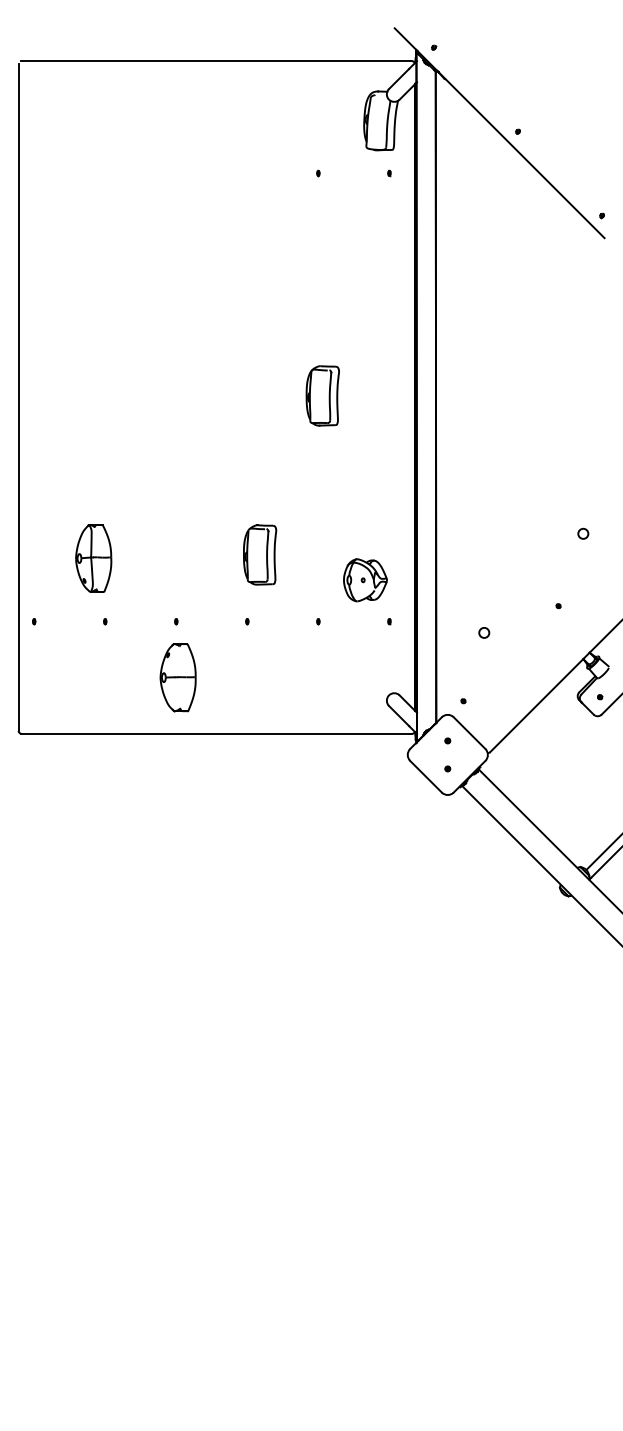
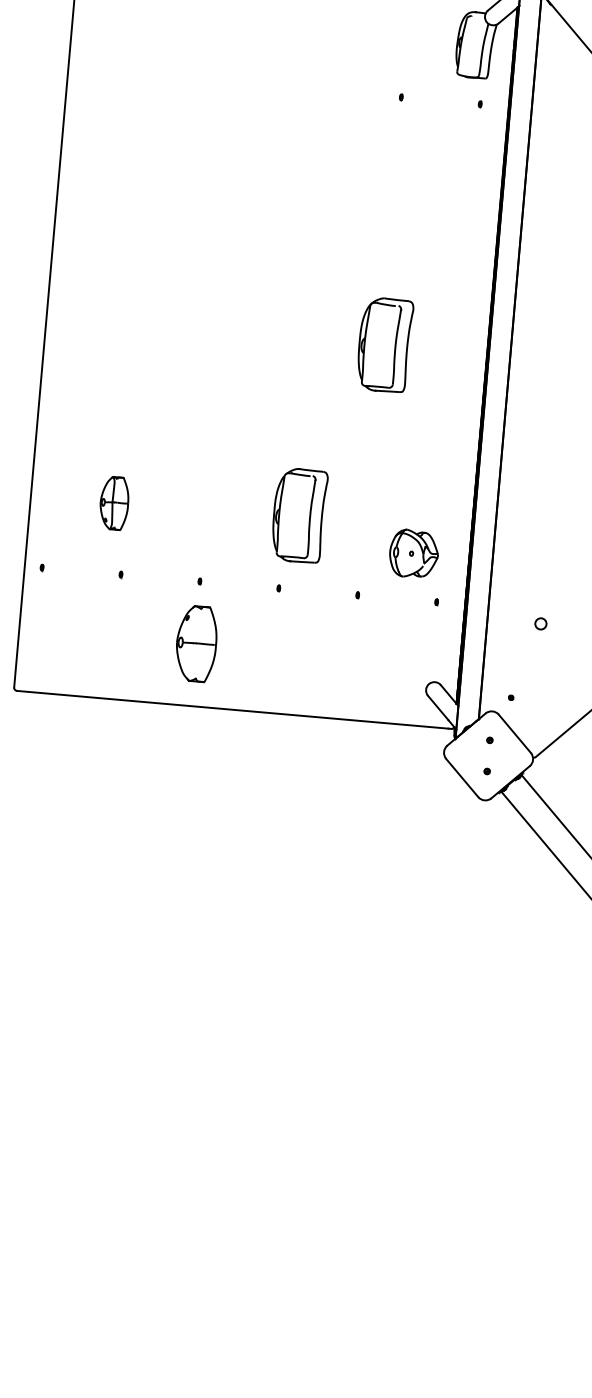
part: (322, 395) -> (384, 344), size x1.4
part: (260, 554) -> (299, 515), size x1.4
part: (93, 558) -> (114, 503), size x0.7

